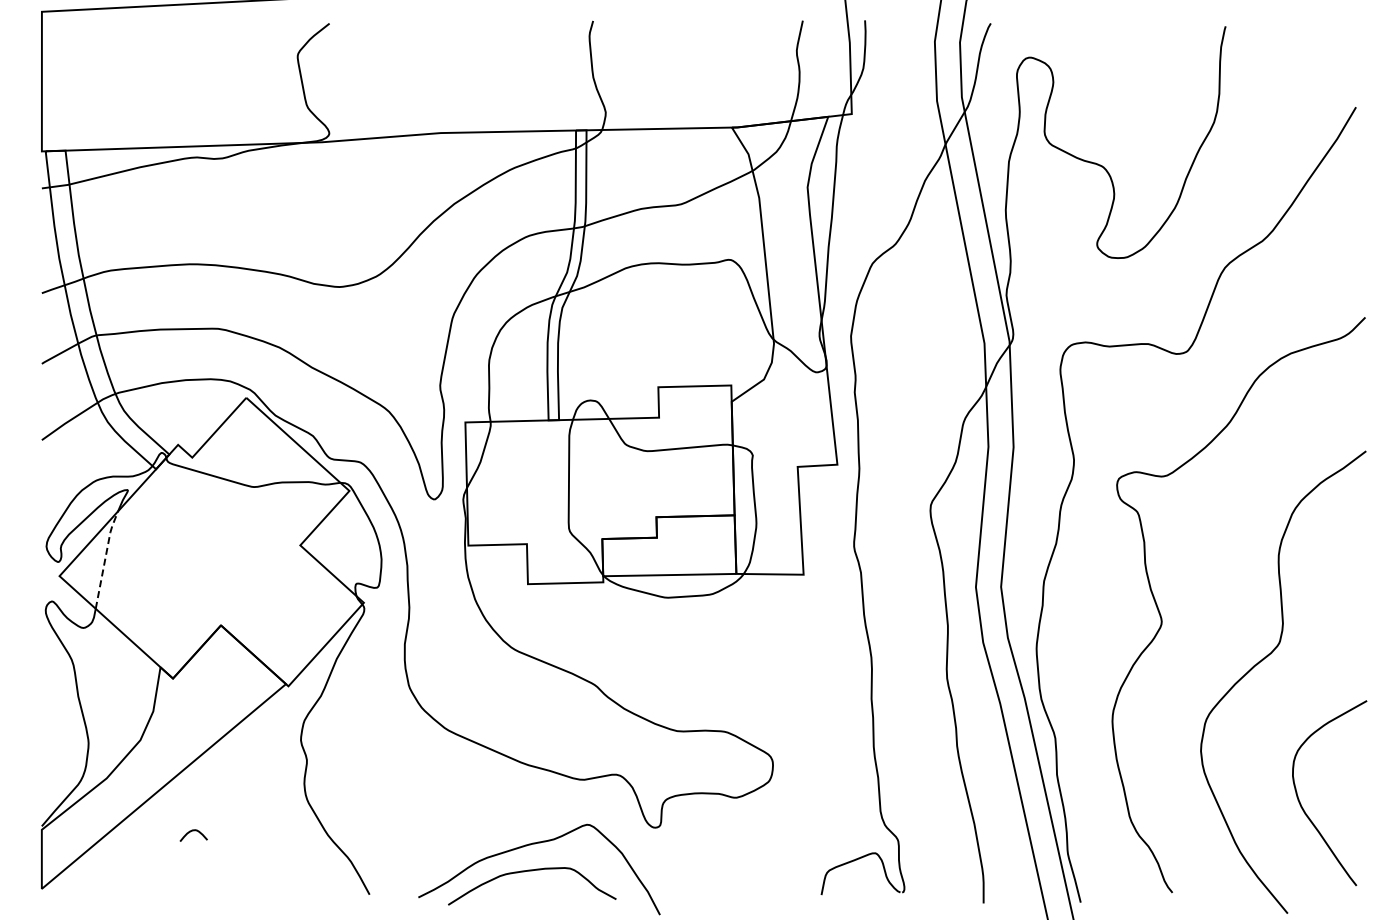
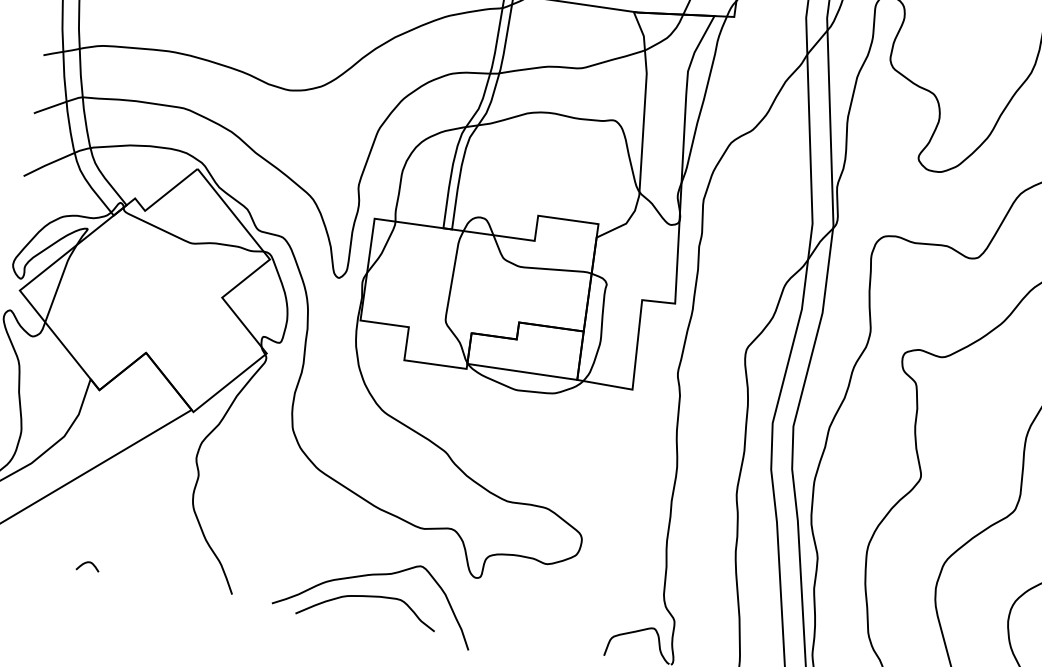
line: (105, 557) -> (60, 281), dashed -> solid
curve: (193, 831) -> (88, 563), moved

